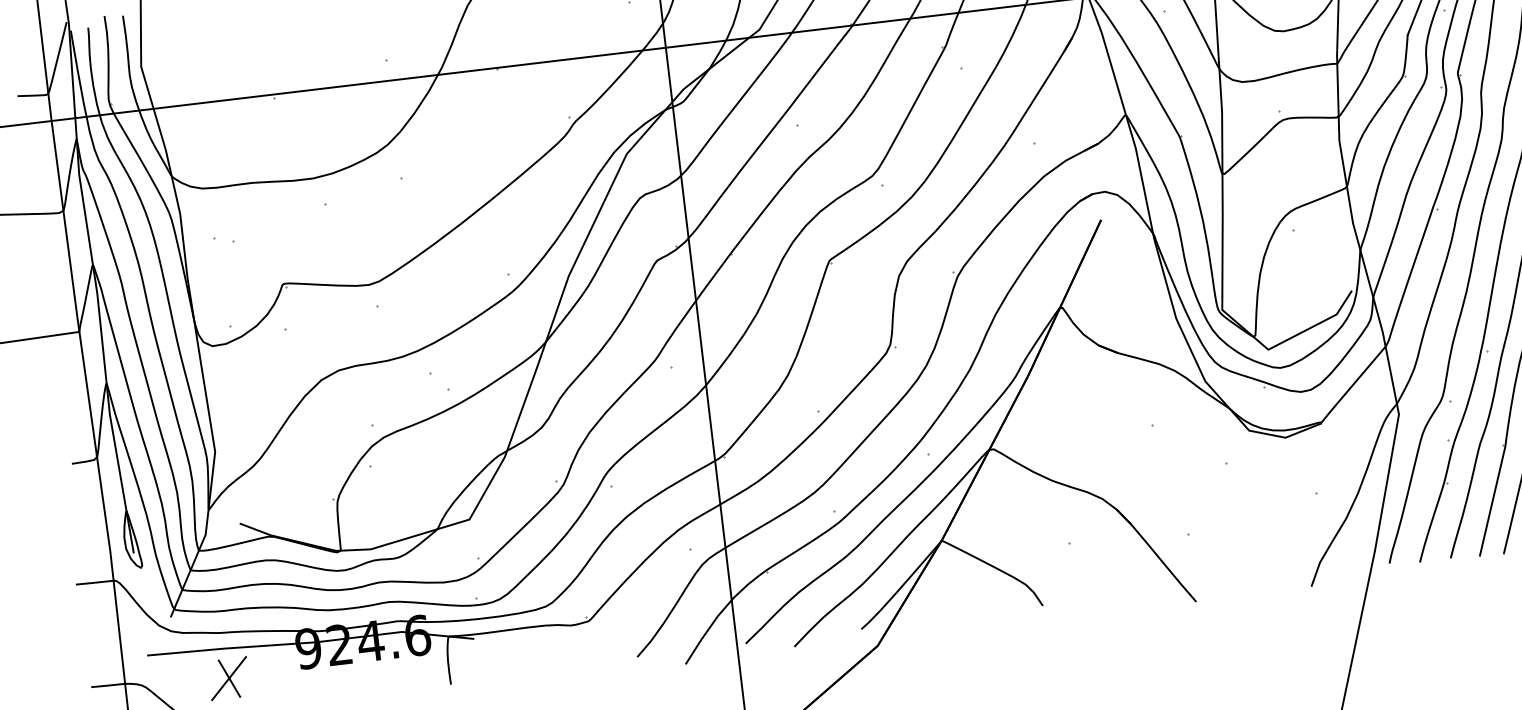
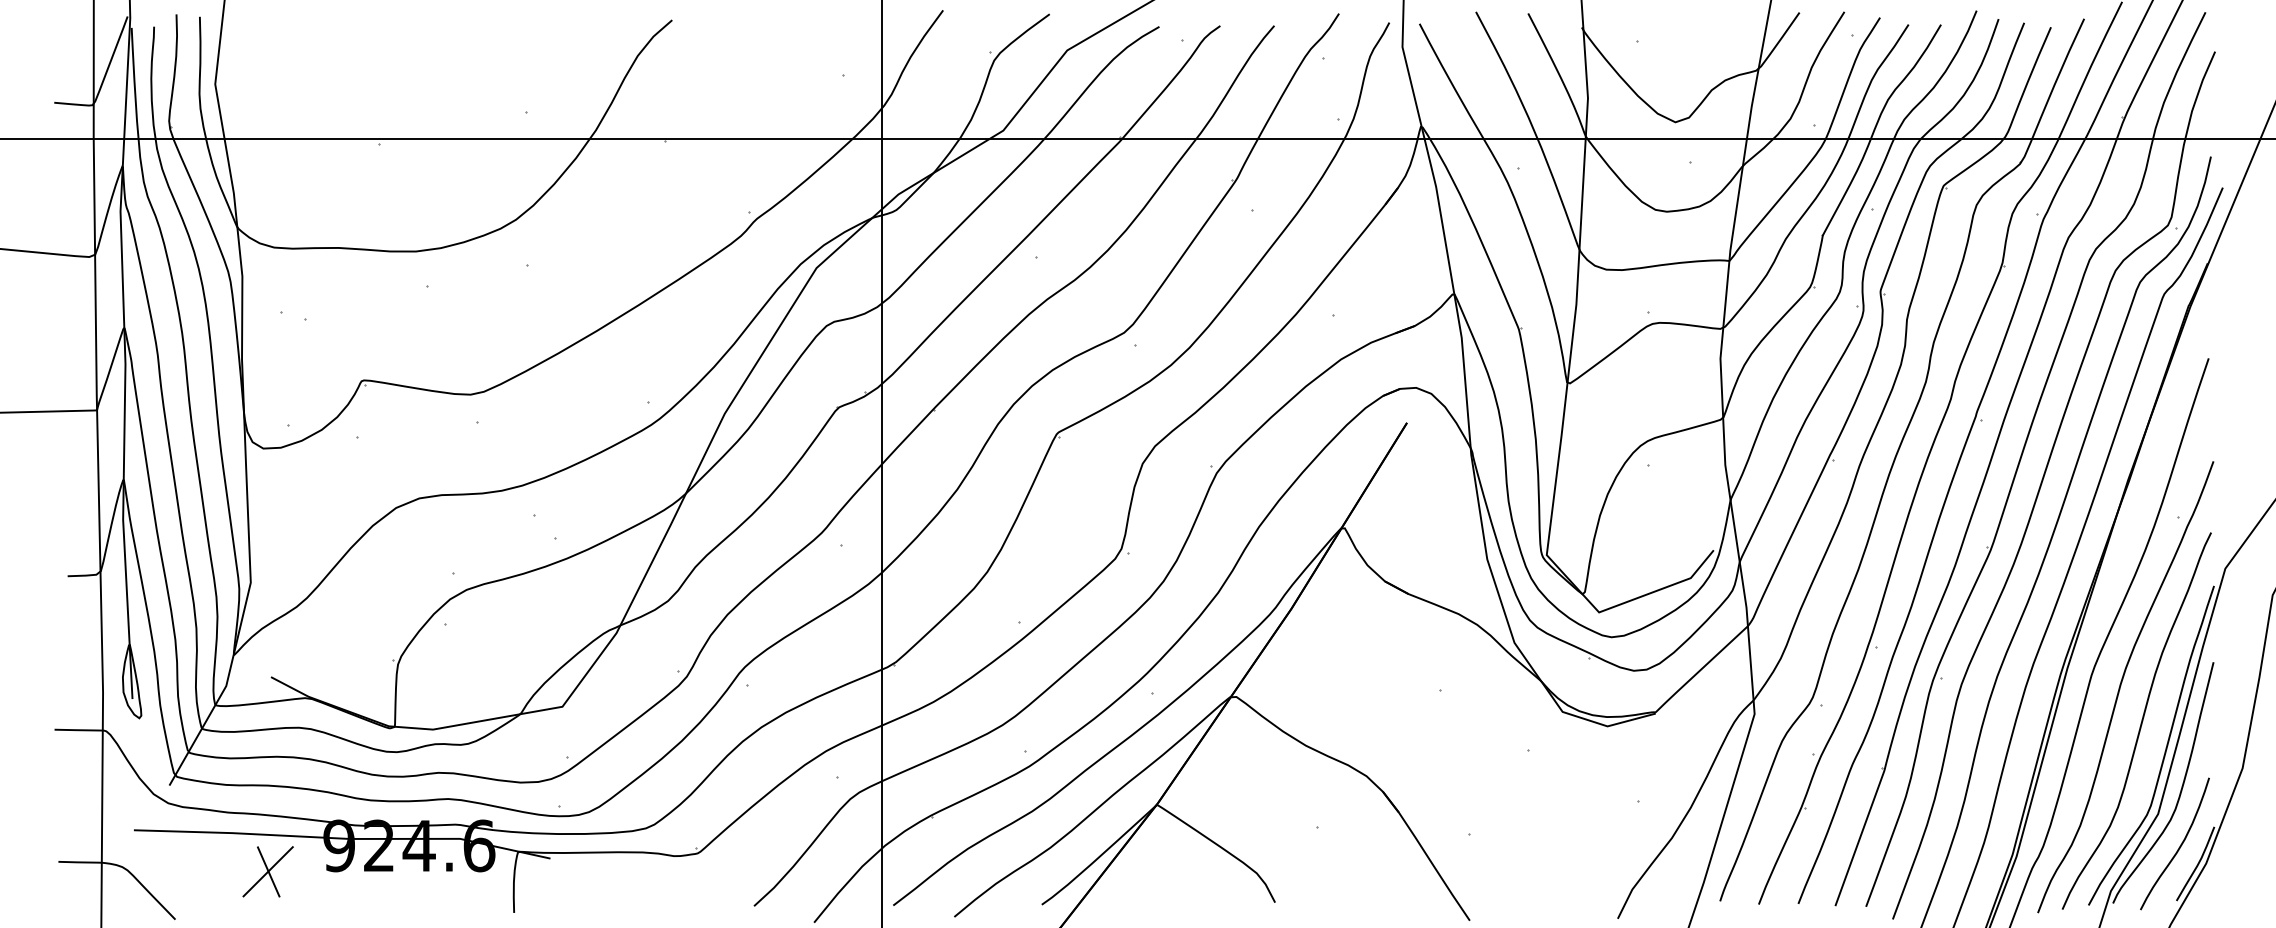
part: (228, 678) -> (267, 871), moved

